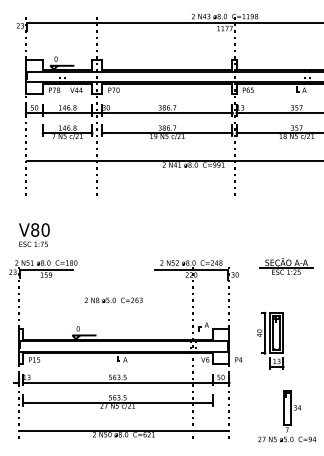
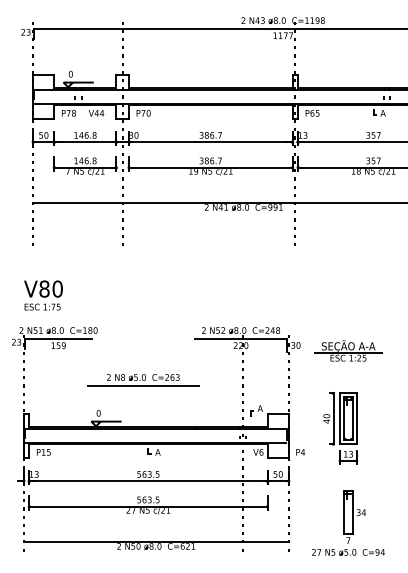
part: (286, 266) -> (348, 350), moved
line: (113, 307) -> (142, 386), added
part: (287, 415) -> (348, 522), moved

